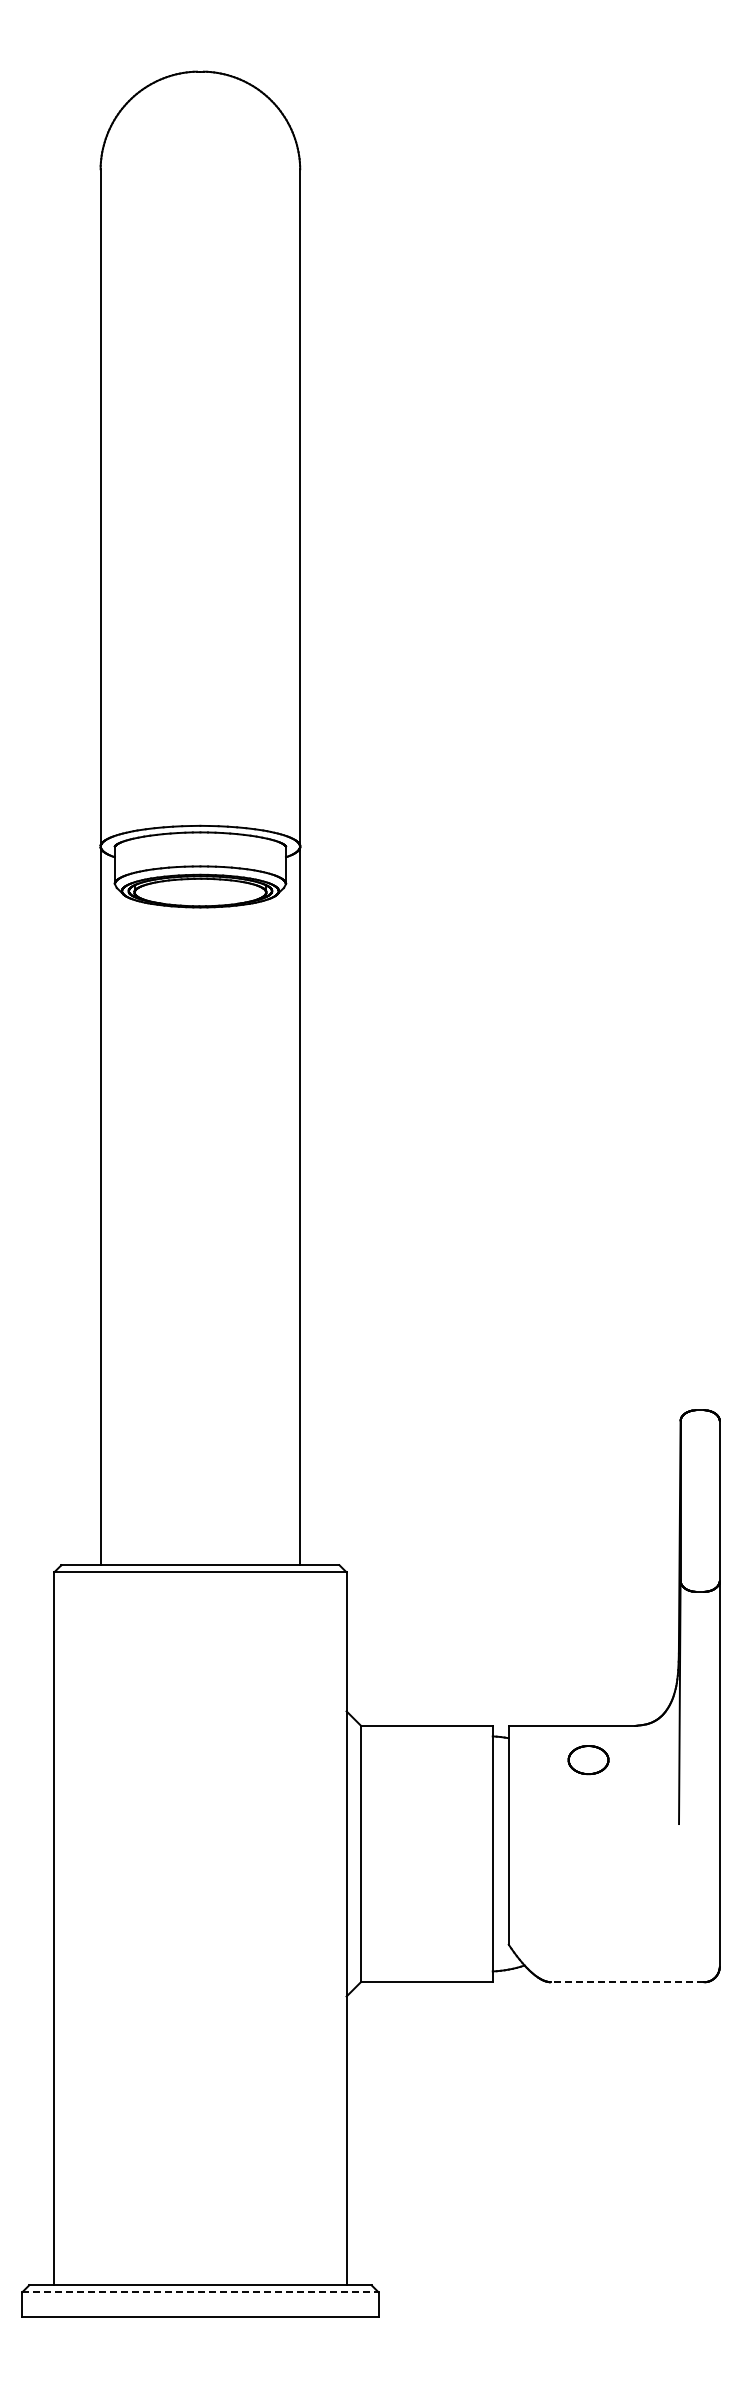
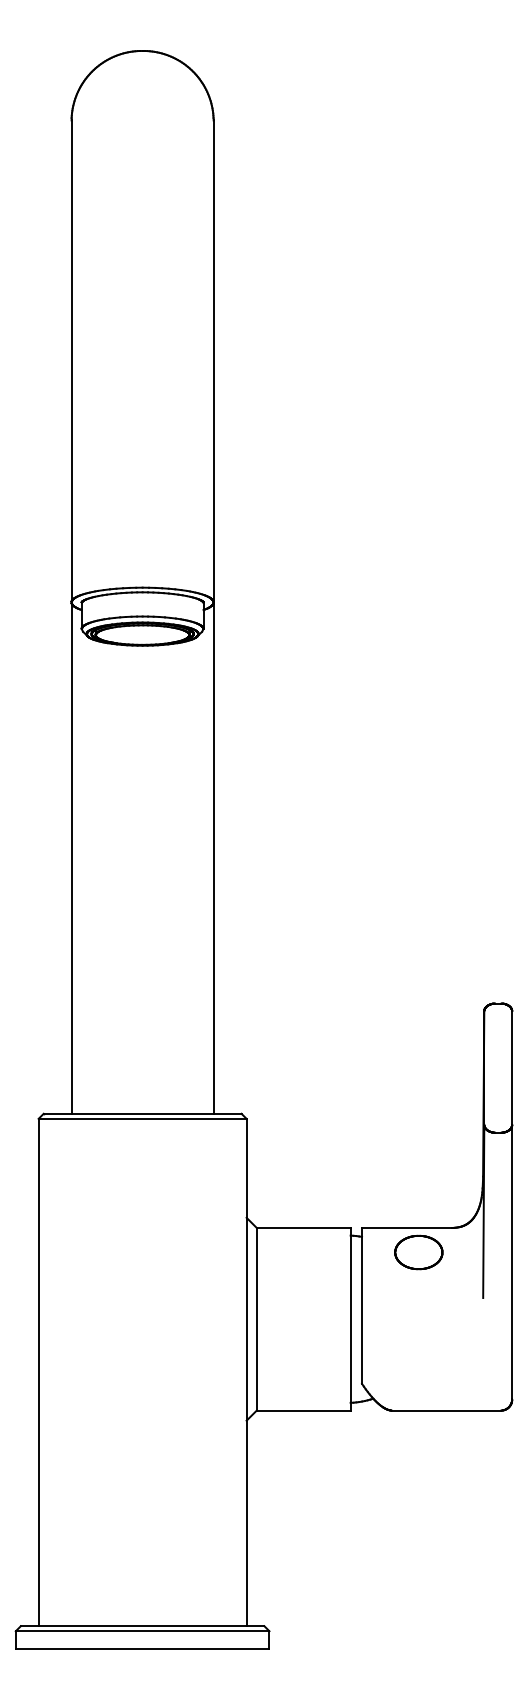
part: (588, 1759) -> (418, 1252), size x1.67
line: (627, 1982) -> (446, 1410), dashed -> solid
line: (200, 2292) -> (142, 1631), dashed -> solid

